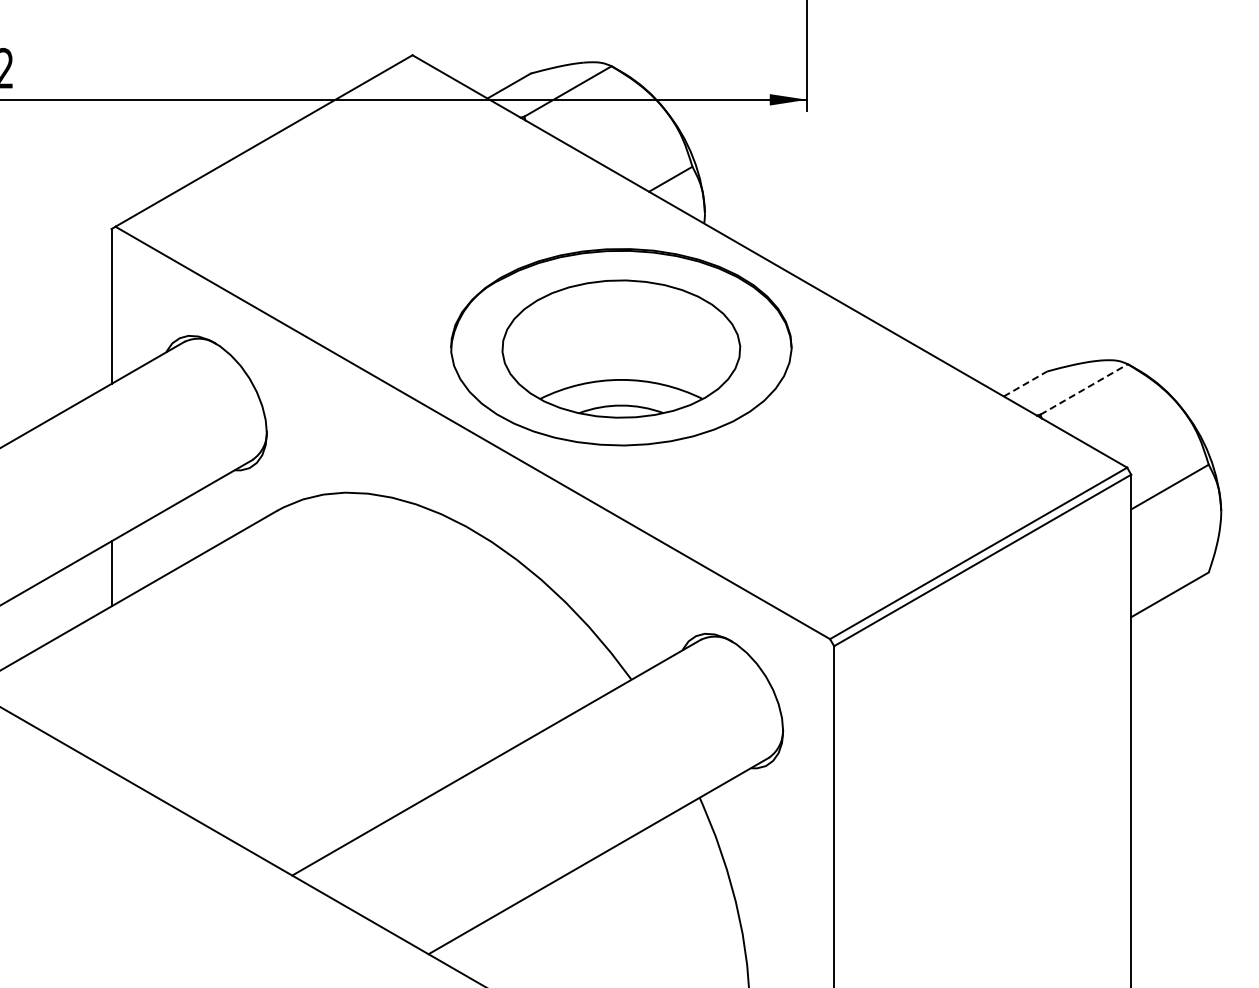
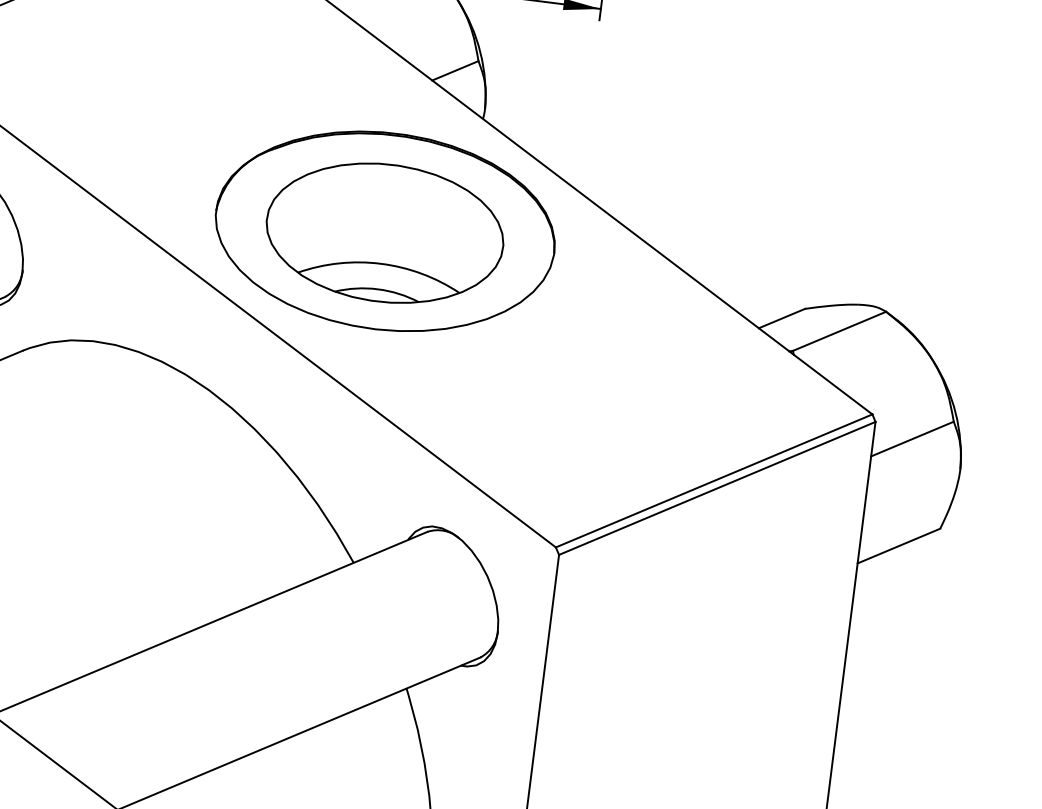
line: (1025, 383) -> (782, 318), dashed -> solid
line: (1084, 389) -> (839, 331), dashed -> solid

